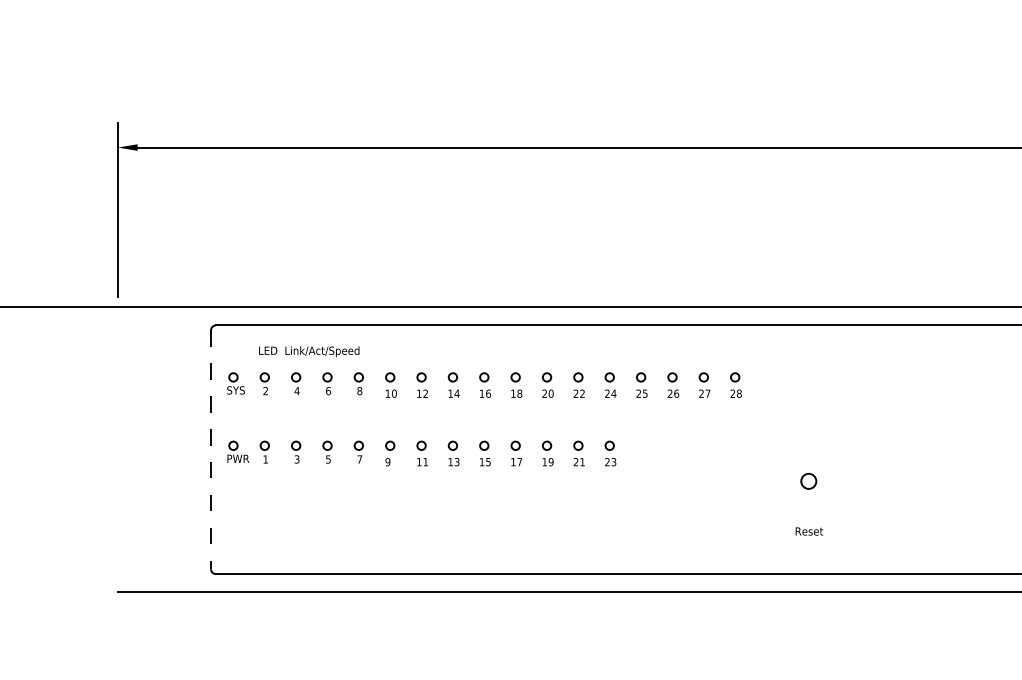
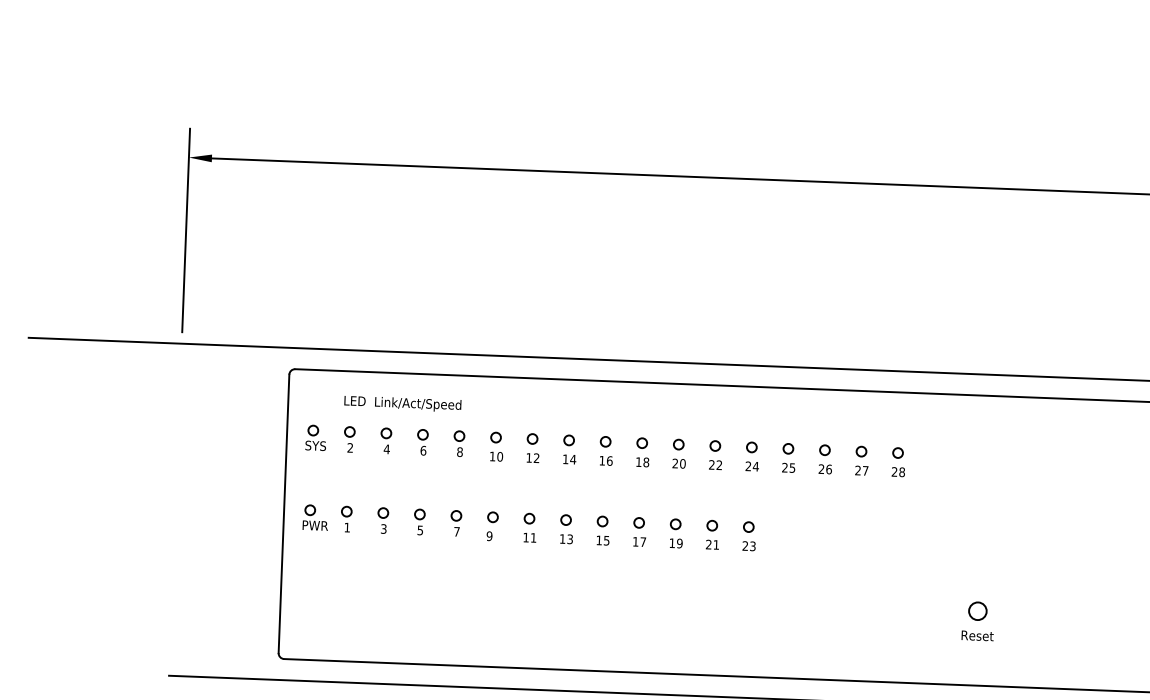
line: (211, 450) -> (284, 514), dashed -> solid
circle: (808, 480) -> (977, 610), moved

